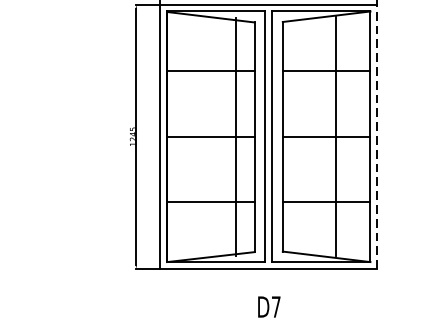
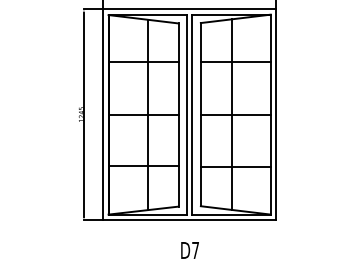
line: (235, 136) -> (147, 114), moved
line: (336, 136) -> (231, 114), moved
line: (377, 136) -> (276, 114), dashed -> solid

